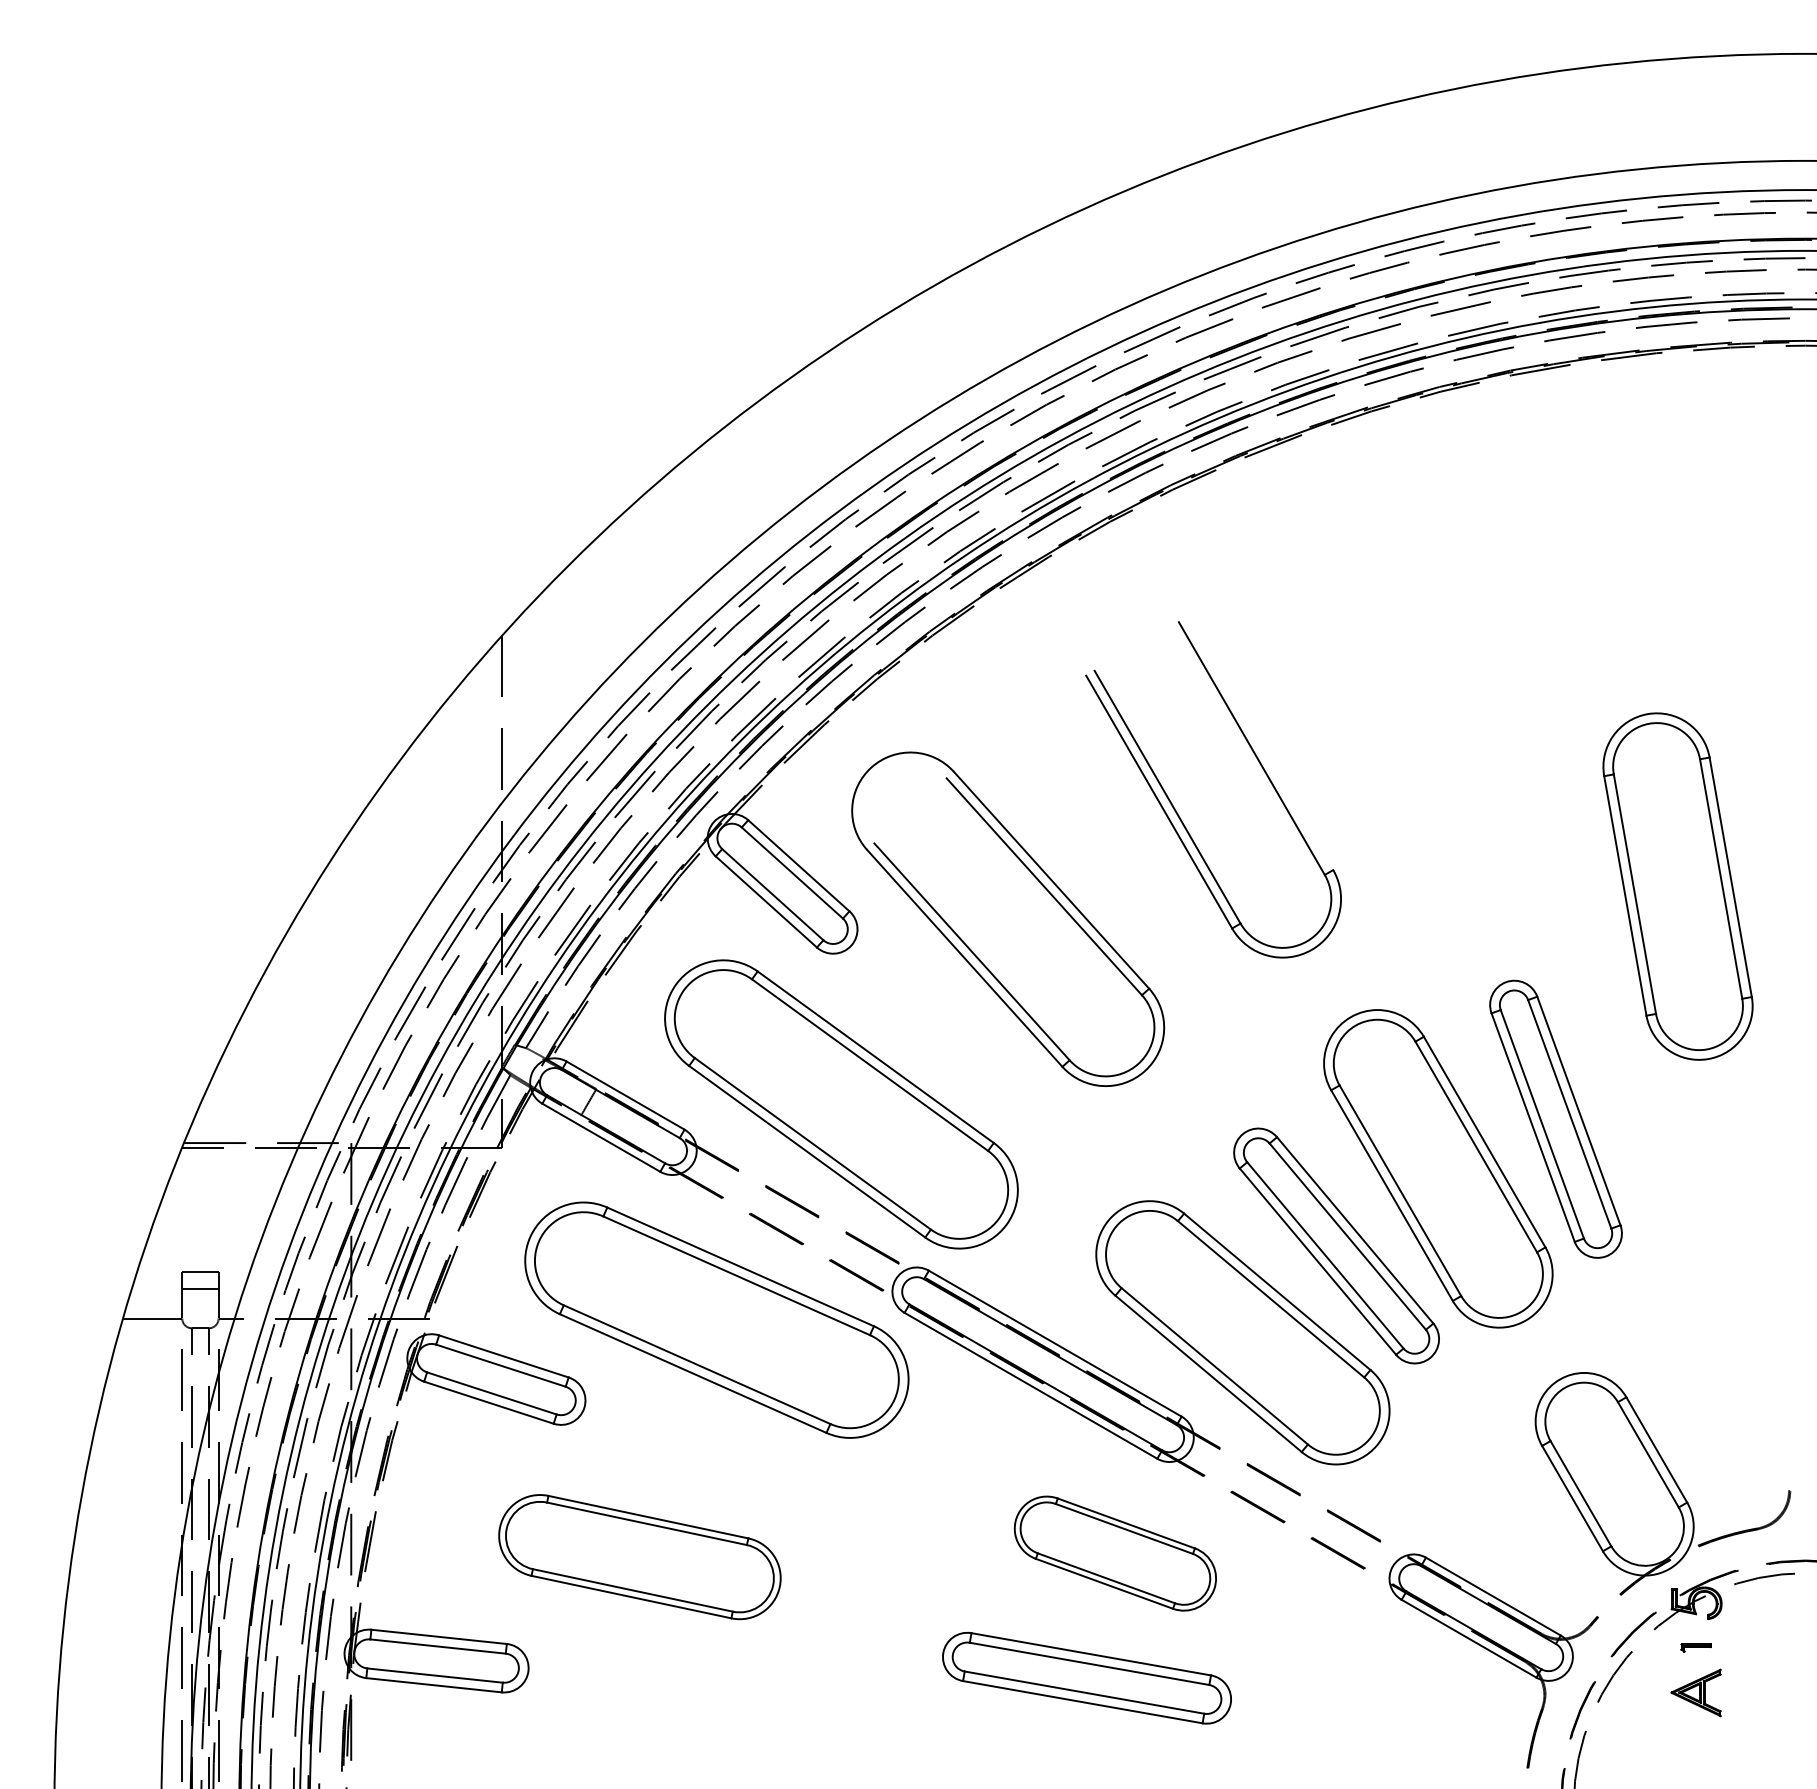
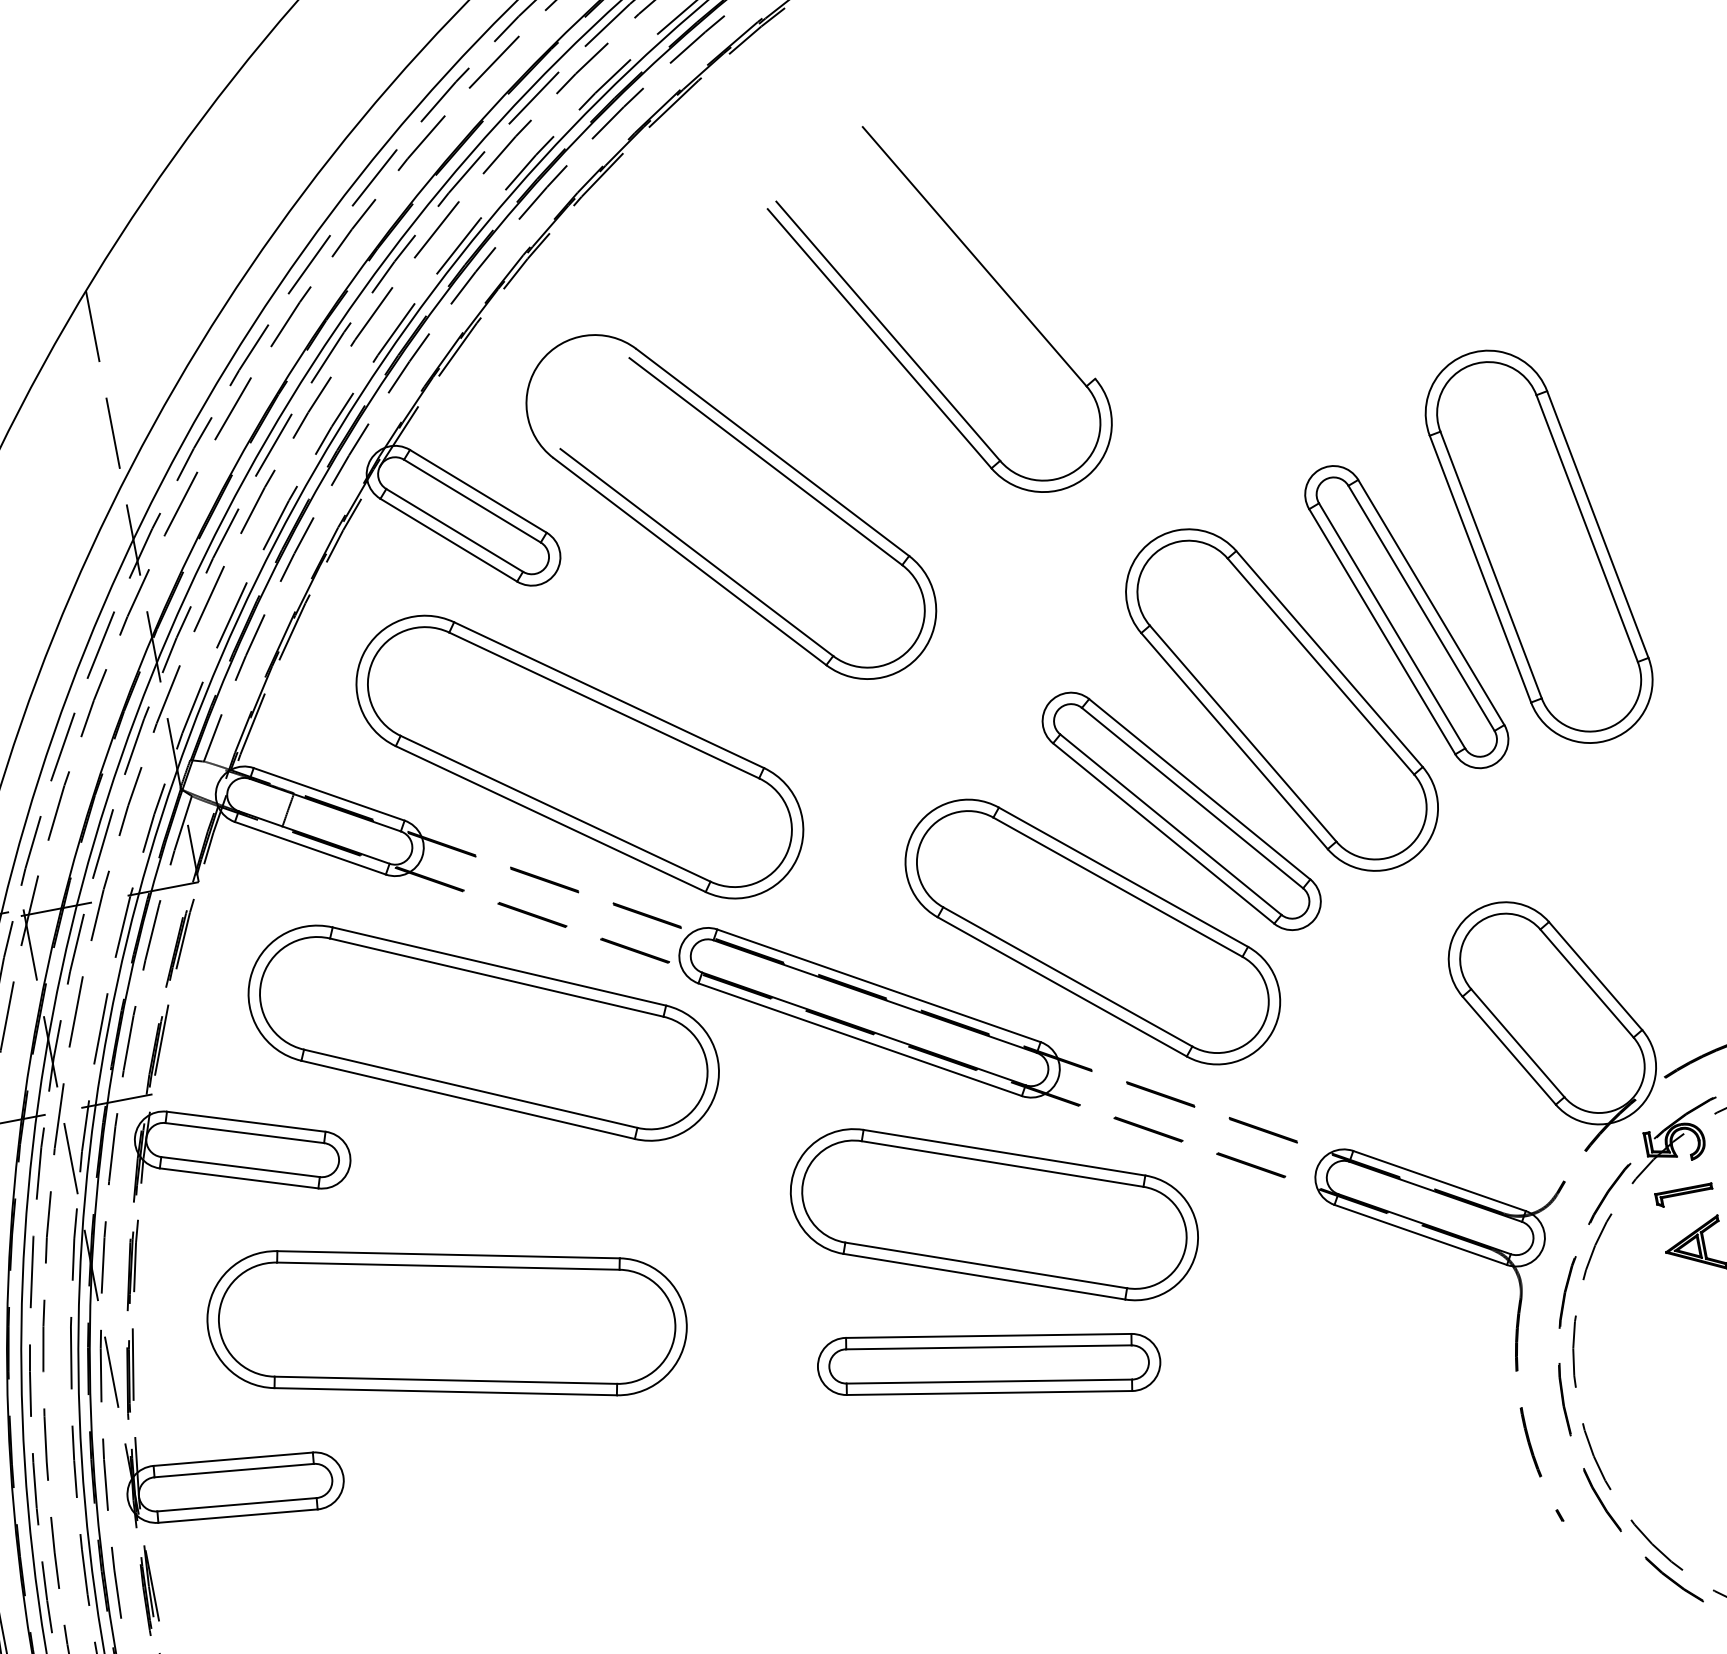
part: (1677, 886) -> (1538, 546), moved
part: (1115, 1553) -> (994, 1214), size x1.67
part: (639, 1556) -> (446, 1322), size x1.43
part: (1695, 1647) -> (1683, 1195), size x1.67

